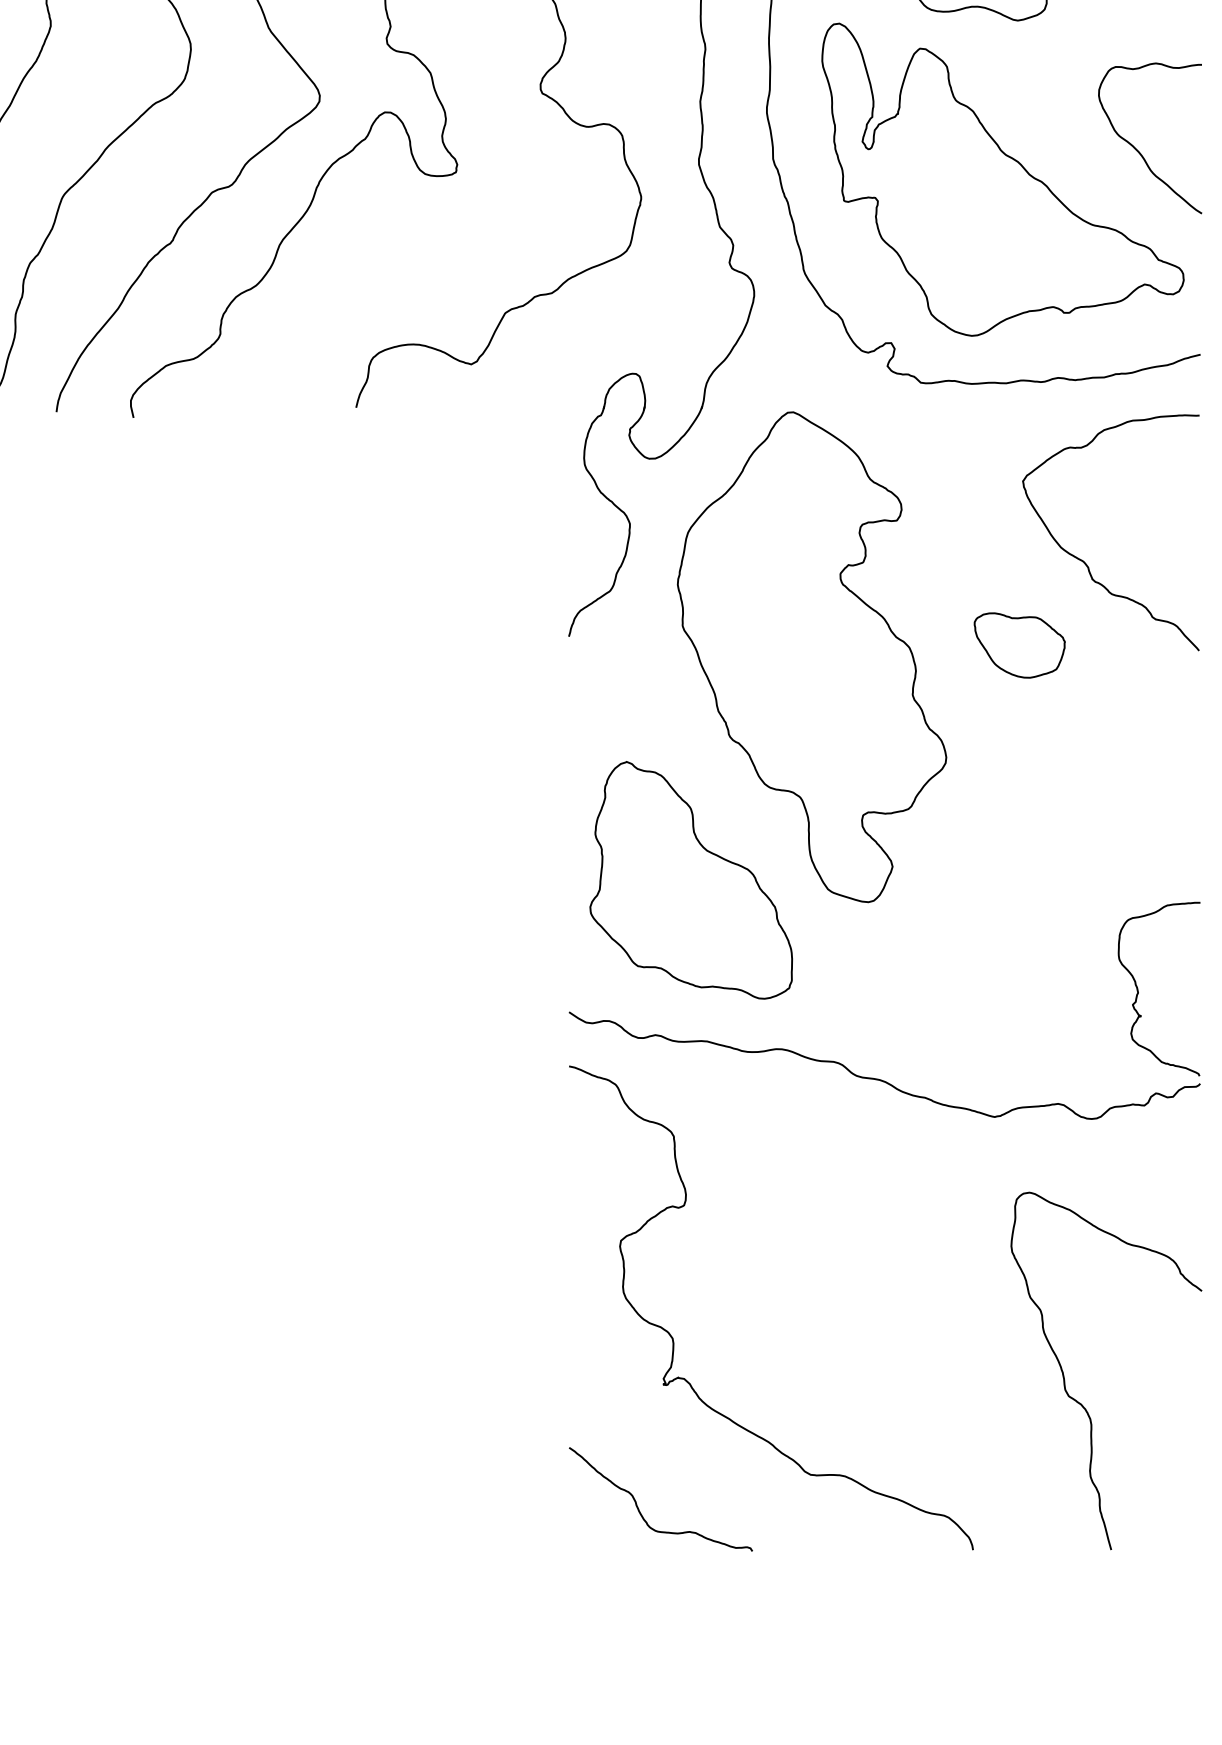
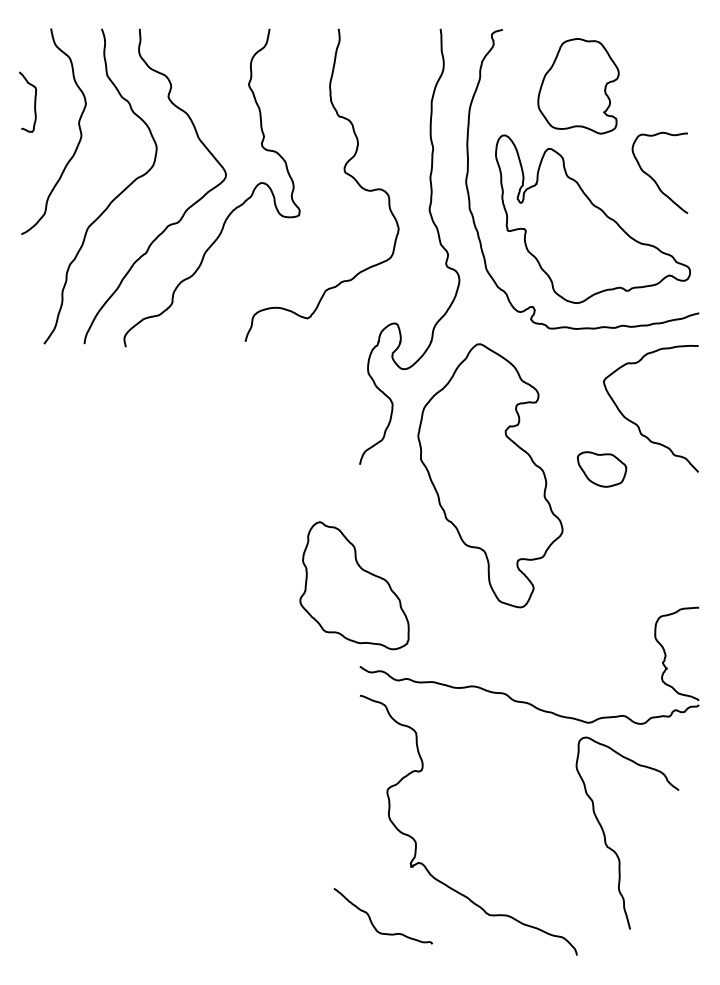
curve: (1137, 148) -> (653, 178), moved
part: (691, 879) -> (354, 585), moved
curve: (1080, 1401) -> (613, 849), moved
curve: (639, 1505) -> (371, 919), moved

